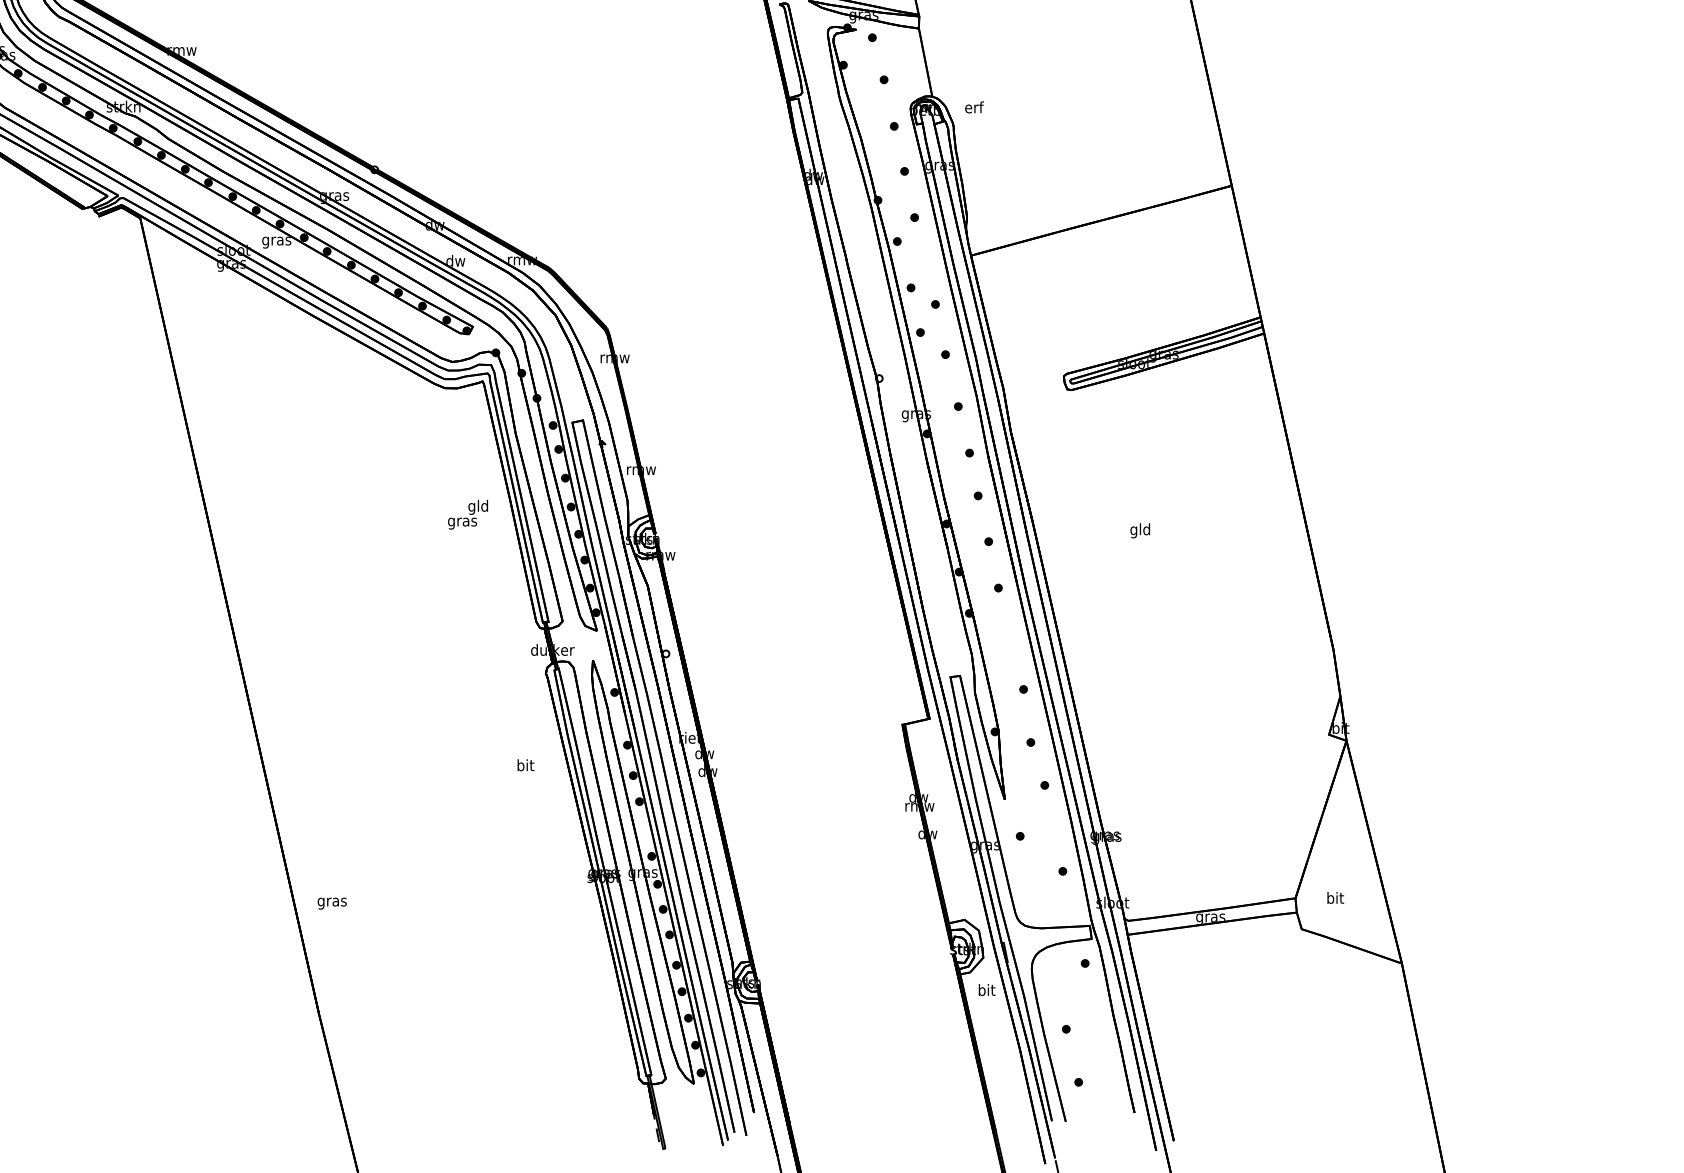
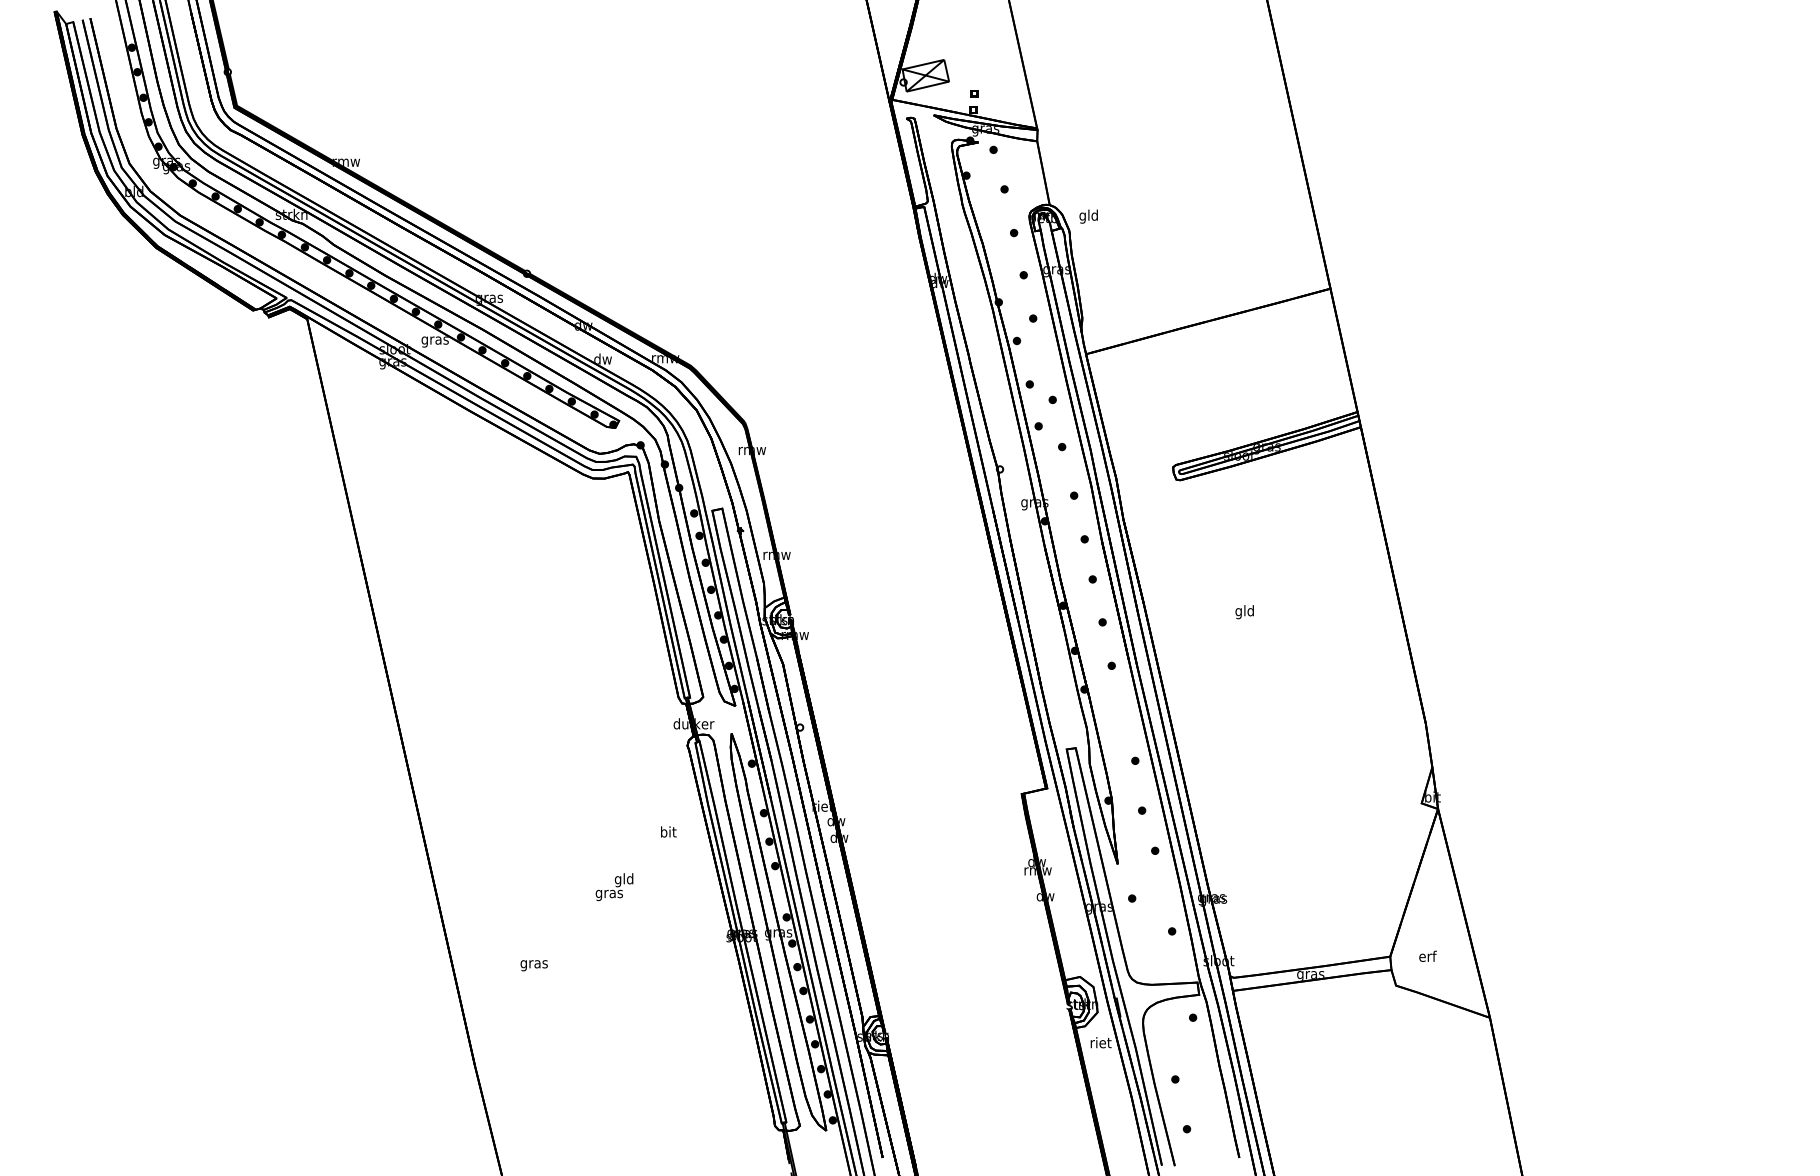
text: (973, 108) -> (1088, 216), erf -> gld
text: (468, 514) -> (614, 886), moved
text: (1335, 897) -> (1427, 955), bit -> erf
text: (331, 903) -> (533, 965), moved
text: (986, 989) -> (1100, 1042), bit -> riet

